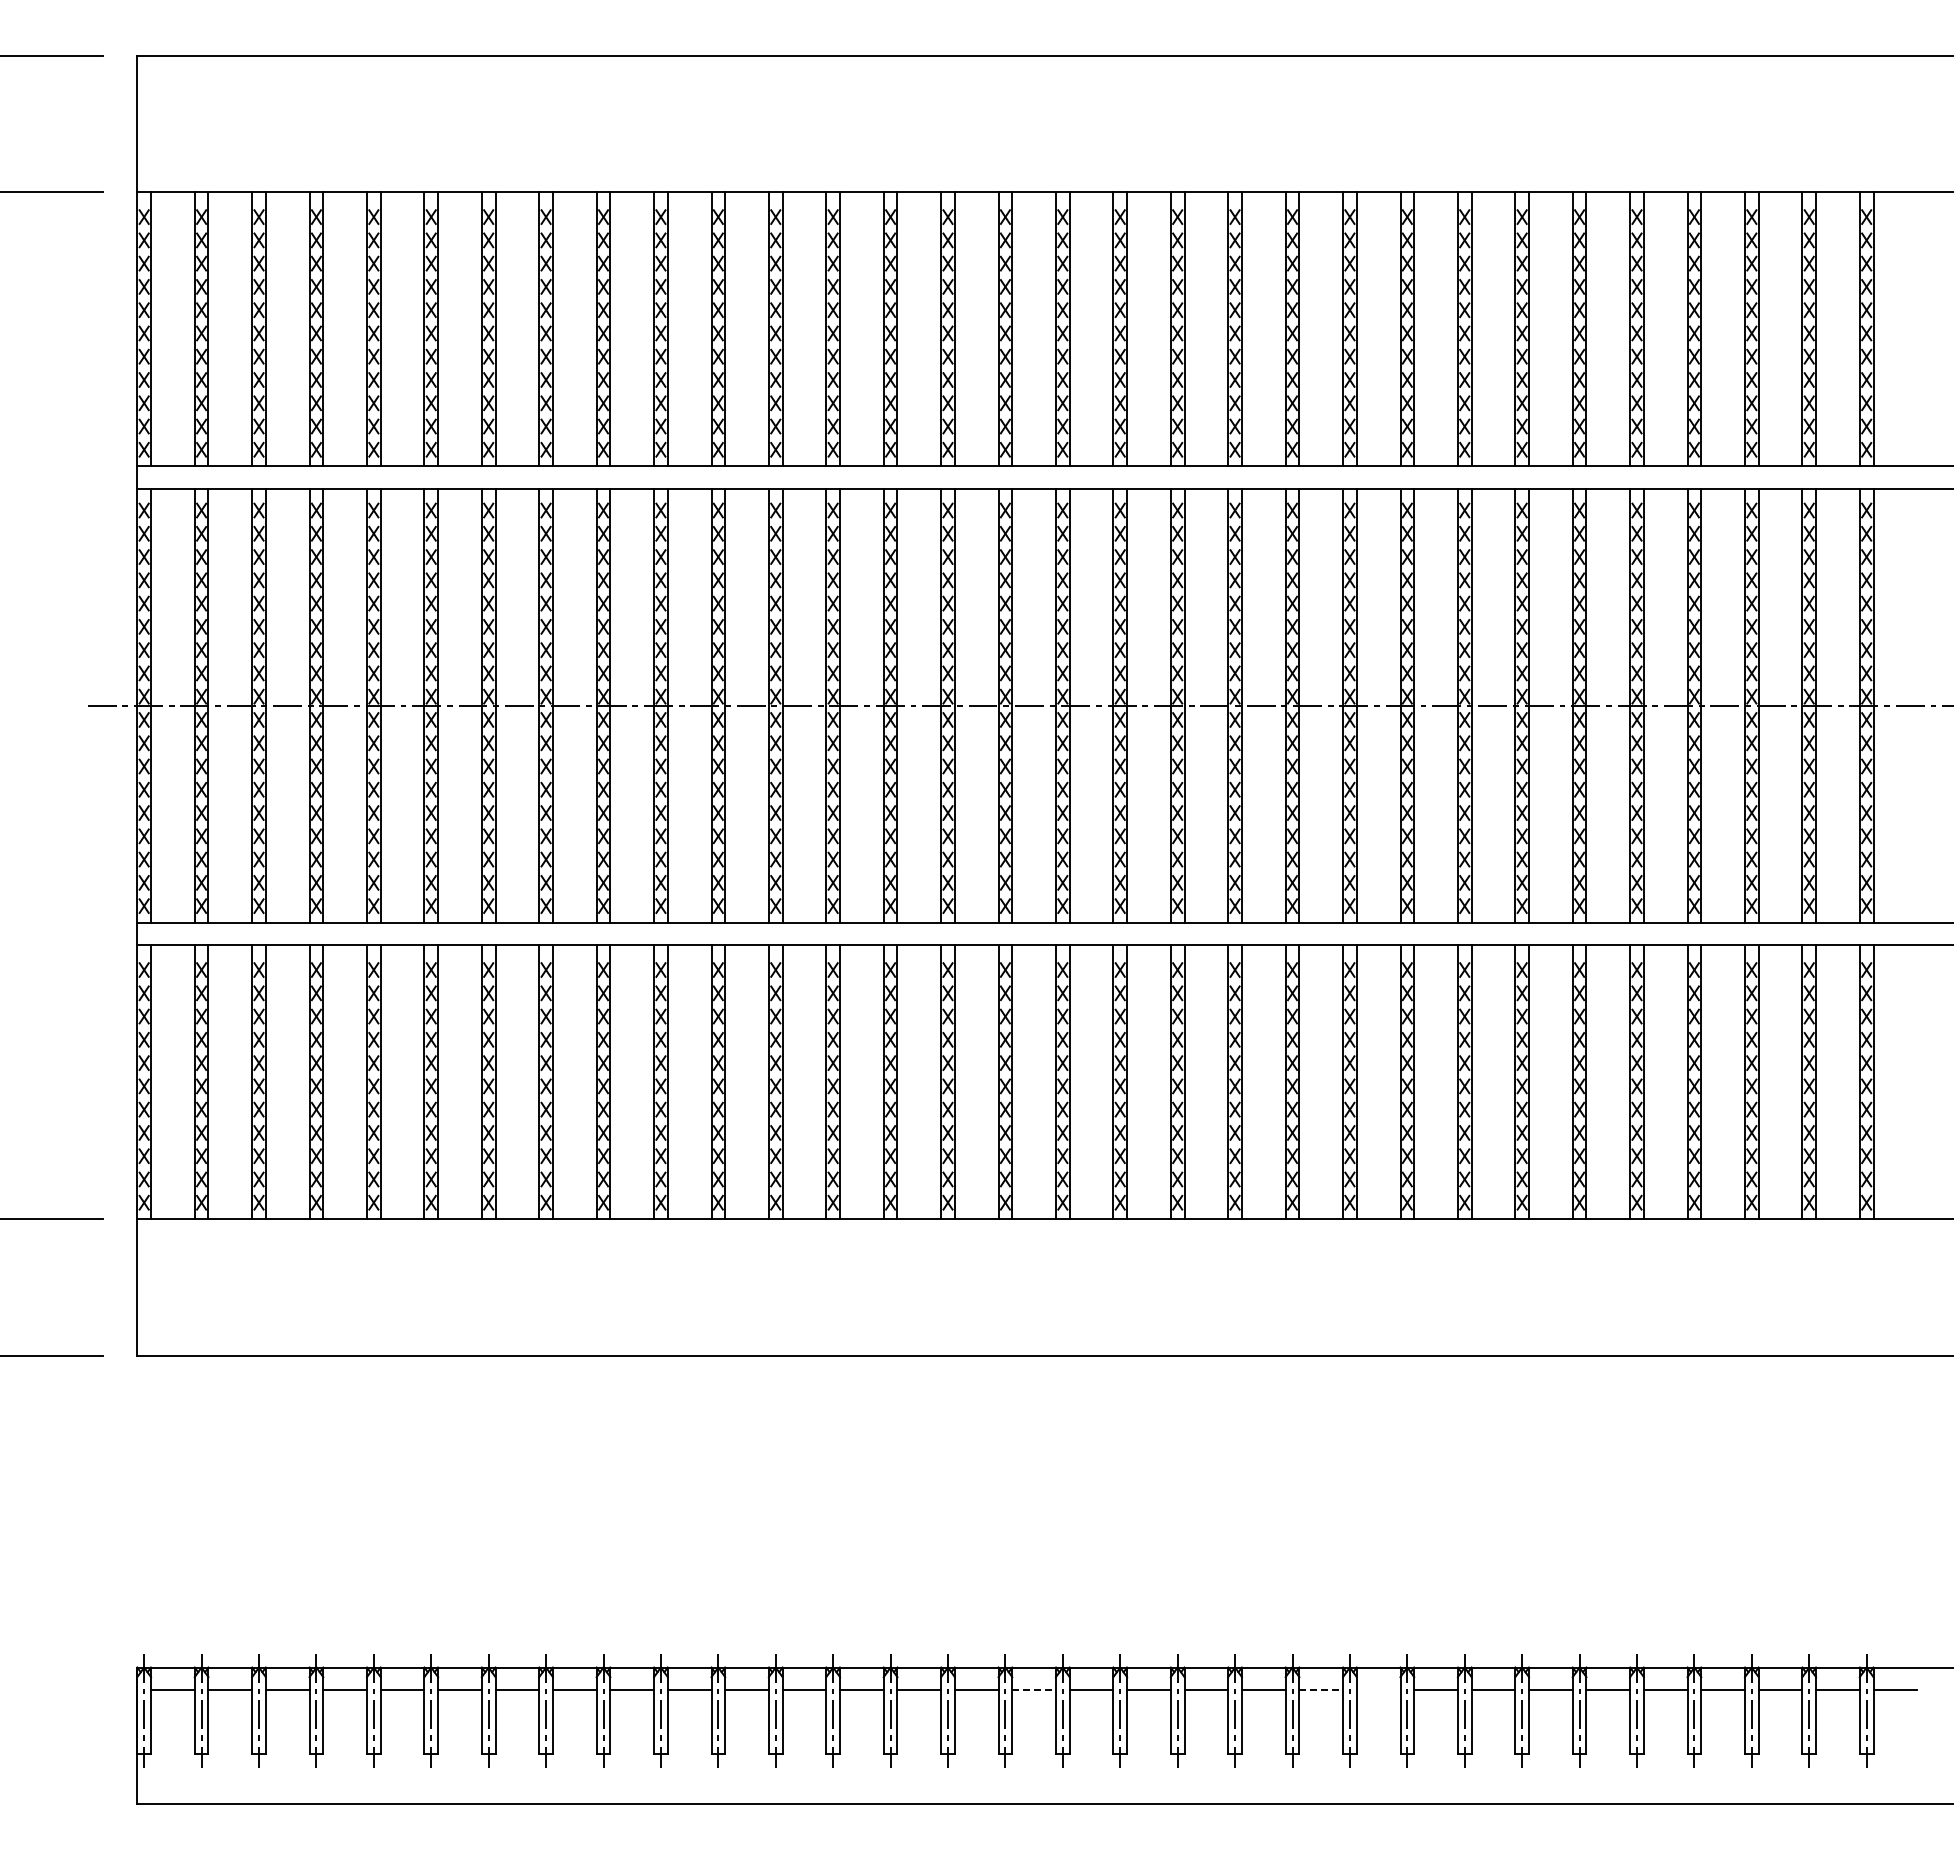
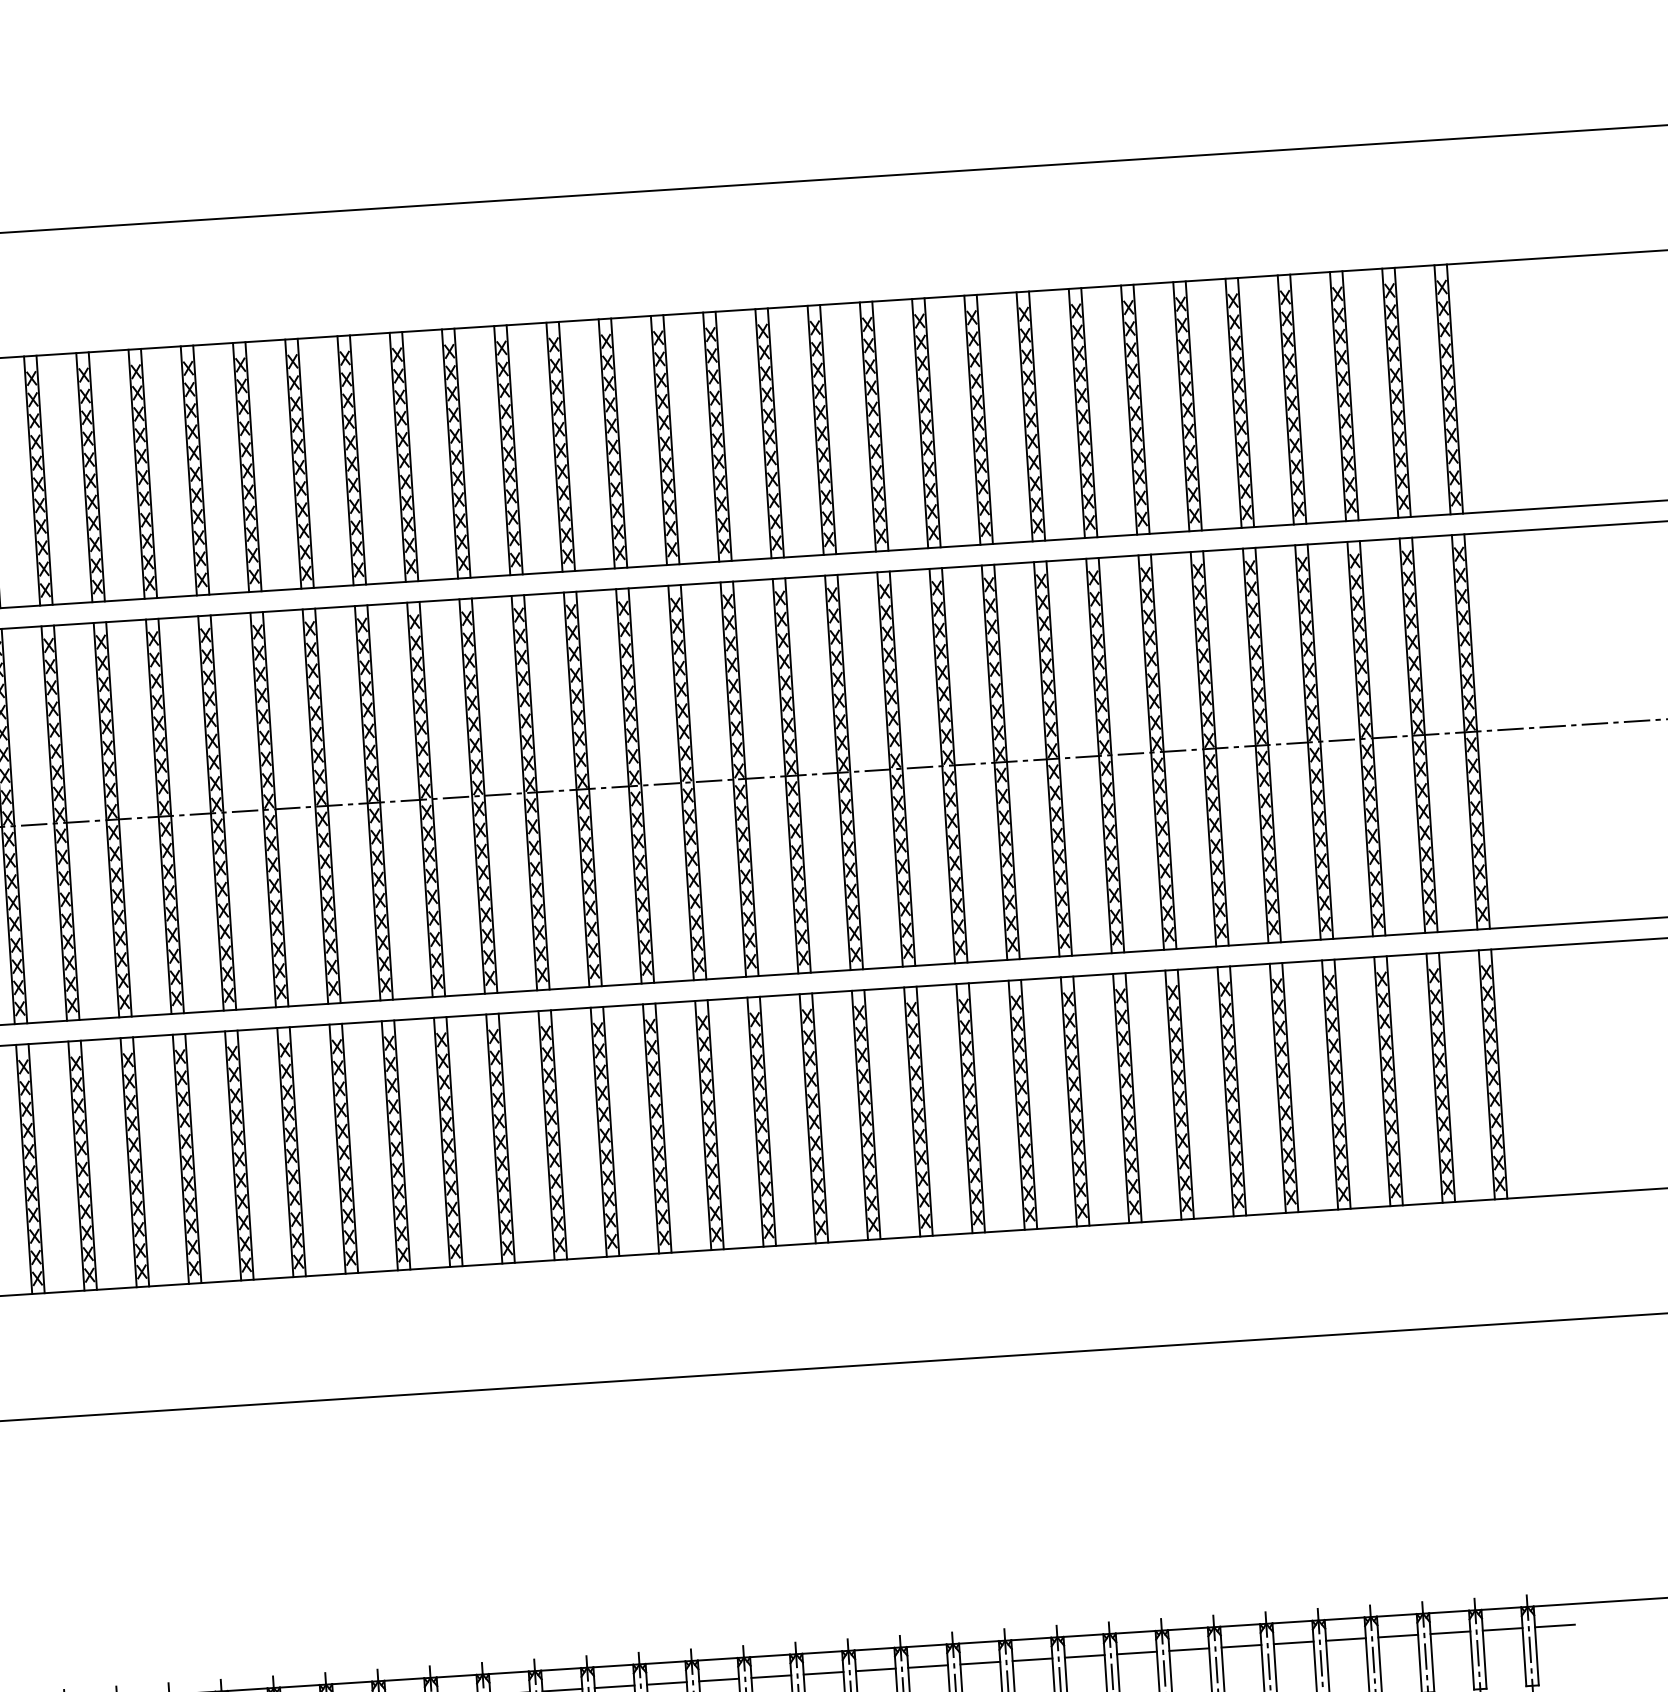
line: (1034, 1690) -> (771, 1676), dashed -> solid
line: (1321, 1690) -> (1032, 1659), dashed -> solid
line: (1378, 1690) -> (1084, 1656), added

